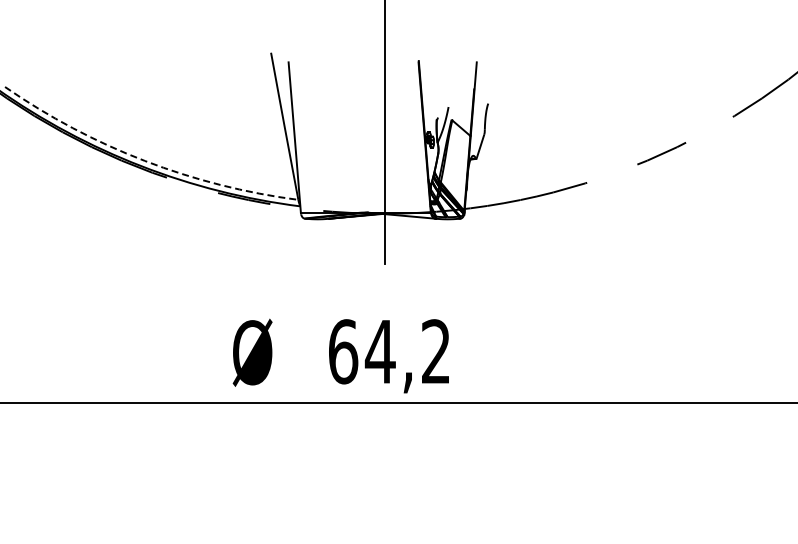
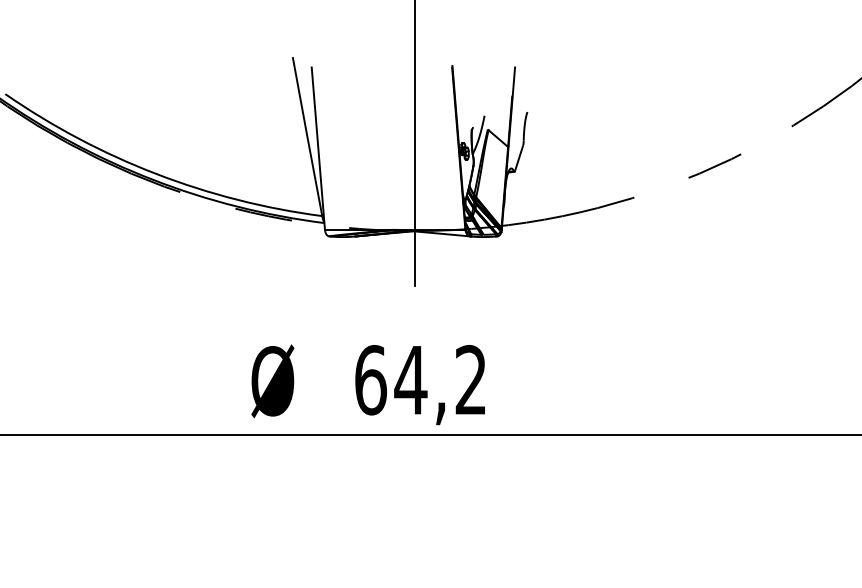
arc: (144, 160) -> (156, 173), dashed -> solid

